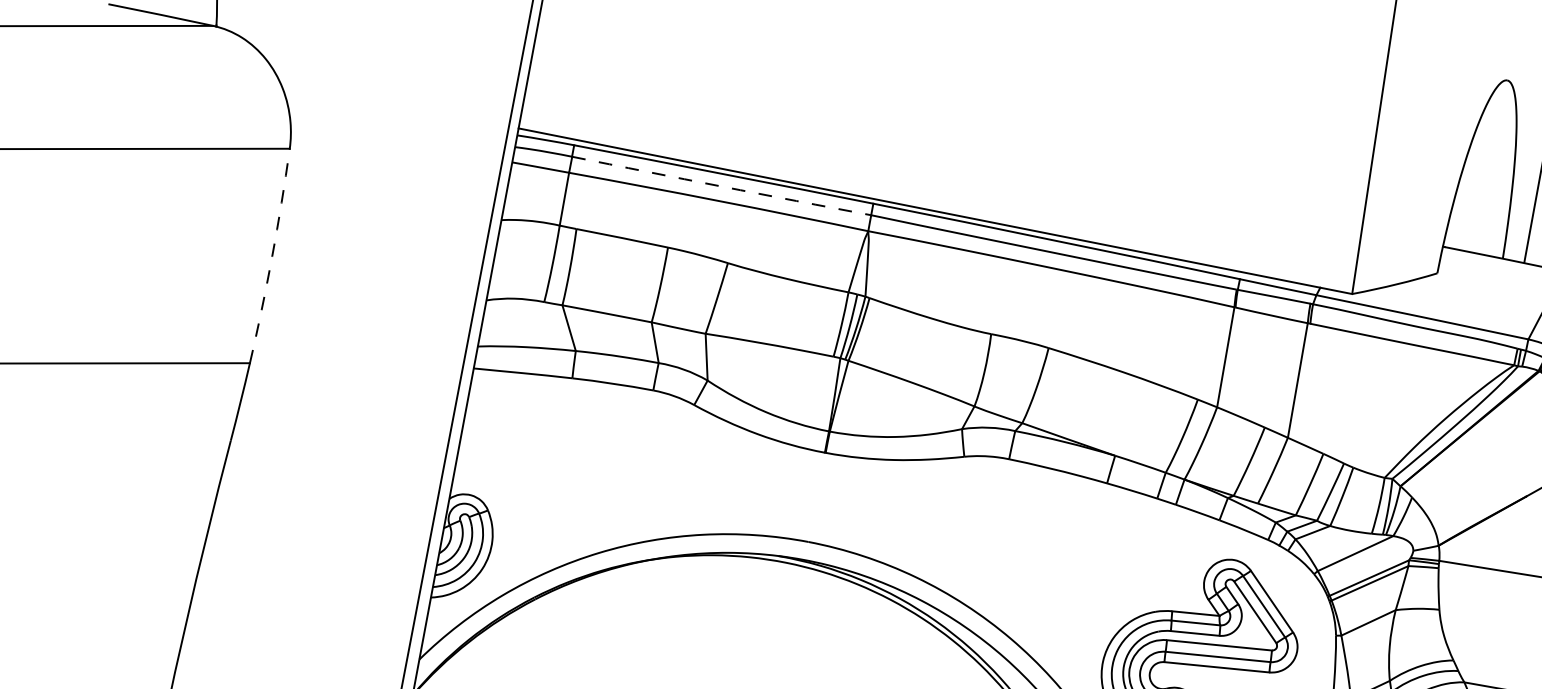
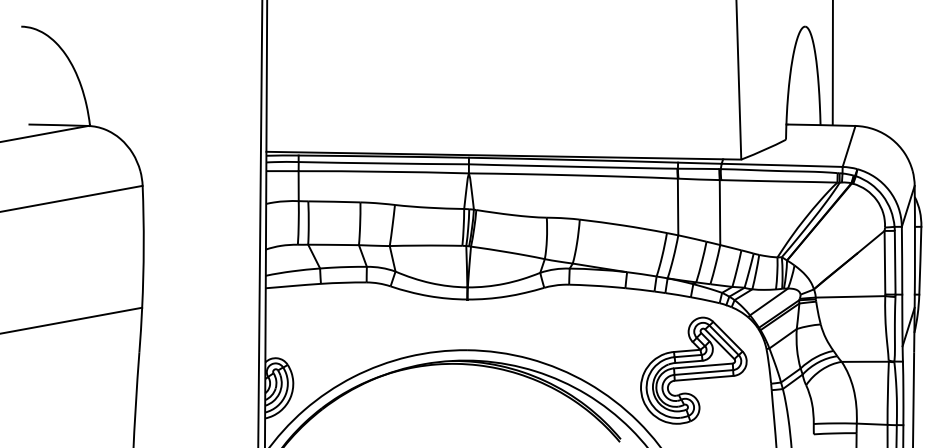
arc: (721, 186) -> (383, 163), dashed -> solid
arc: (271, 255) -> (143, 246), dashed -> solid

